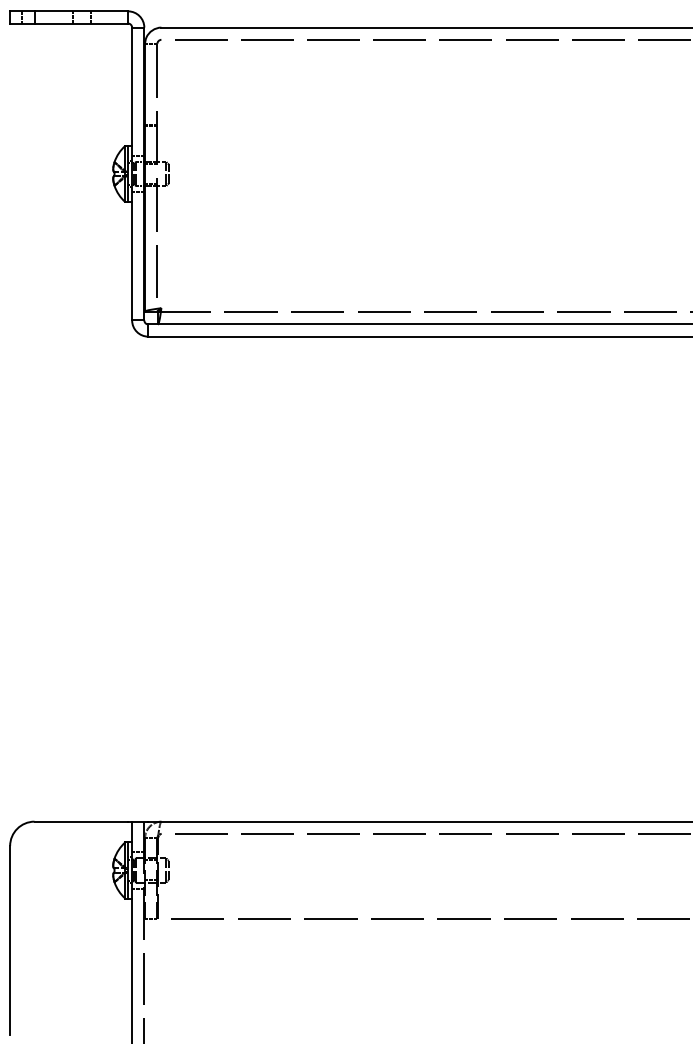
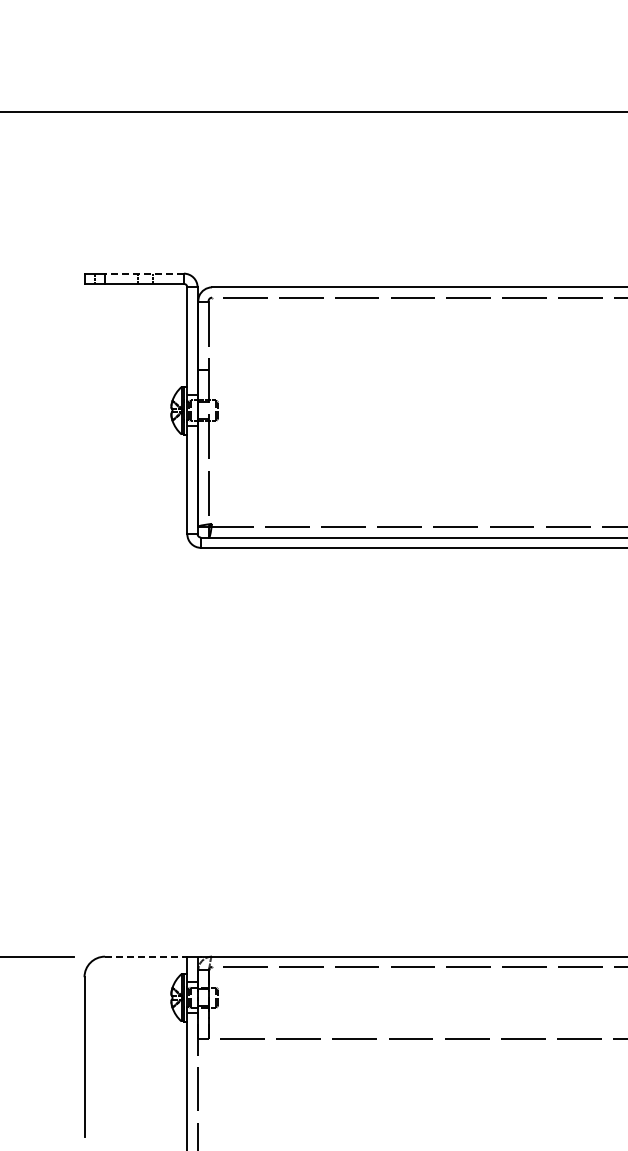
line: (80, 11) -> (143, 273), solid -> dashed
line: (81, 821) -> (144, 956), solid -> dashed

